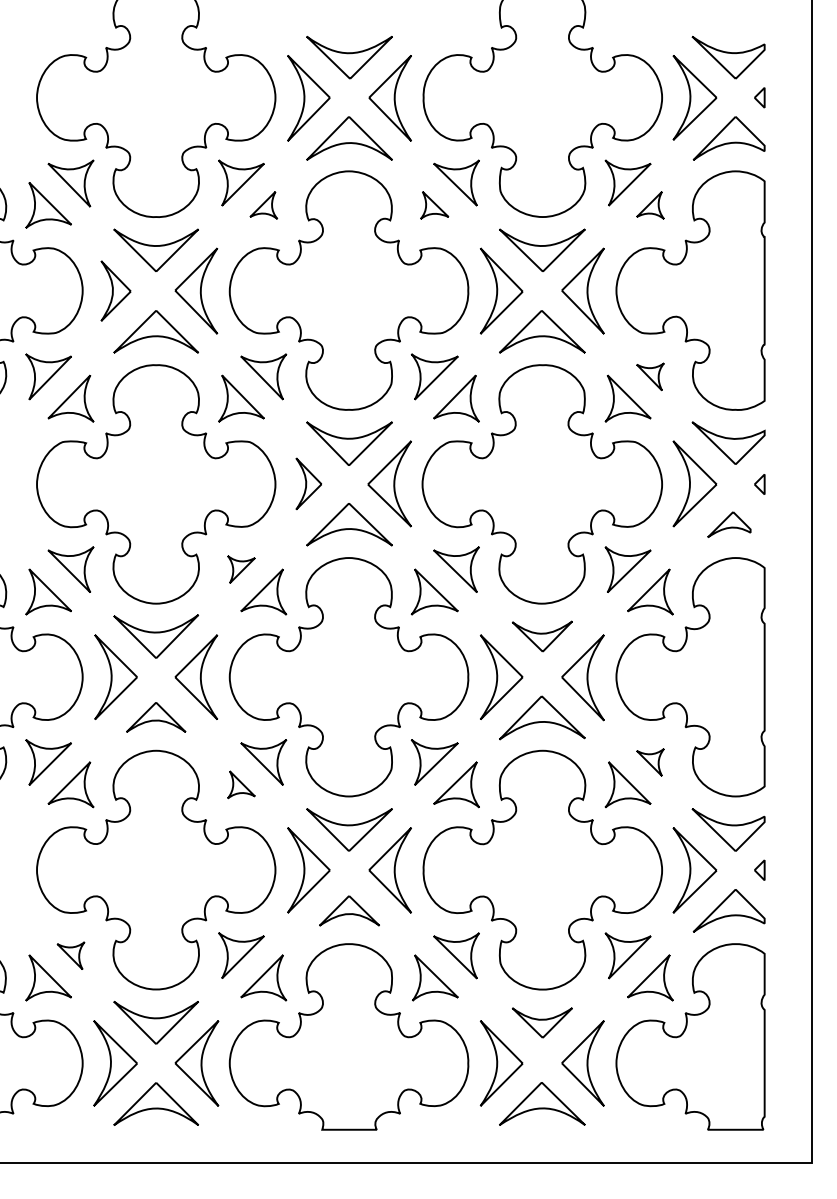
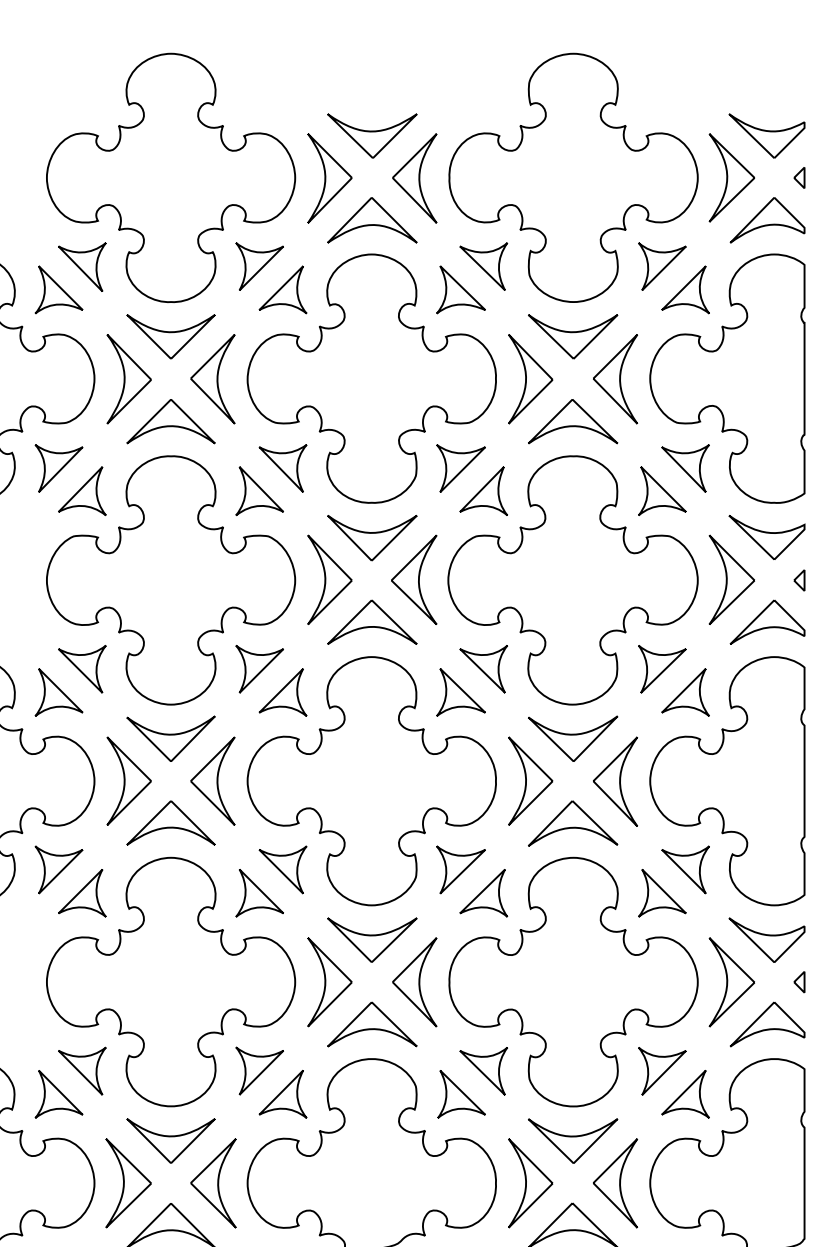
part: (263, 205) -> (282, 290), size x1.67
part: (434, 205) -> (460, 290), size x1.67
part: (650, 205) -> (685, 290), size x1.67
part: (115, 290) -> (128, 378), size x1.43
part: (650, 376) -> (685, 468), size x1.67
part: (308, 483) -> (329, 579), size x1.67
part: (729, 524) -> (767, 622), size x1.67
part: (241, 569) -> (259, 669), size x1.67
part: (542, 636) -> (573, 738), size x1.43
part: (155, 717) -> (170, 823), size x1.43
part: (650, 762) -> (685, 869), size x1.67
part: (241, 784) -> (259, 892), size x1.67
part: (349, 910) -> (372, 1024), size x1.43
part: (70, 955) -> (81, 1070), size x1.67
part: (542, 1022) -> (573, 1140), size x1.43

